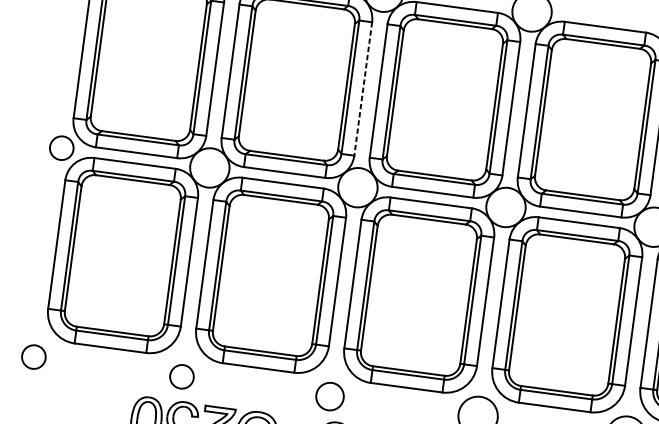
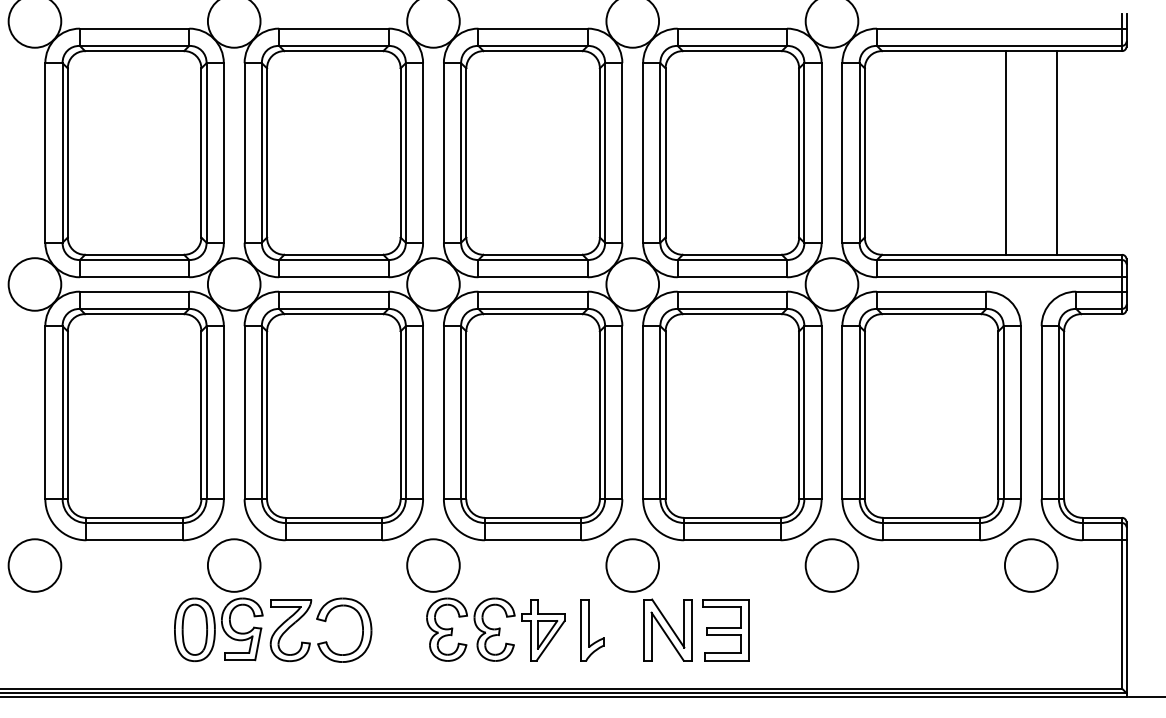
line: (363, 88) -> (423, 152), dashed -> solid
circle: (61, 148) -> (34, 284), size x1.67
circle: (33, 357) -> (34, 565), size x1.67
circle: (181, 376) -> (233, 565), size x1.67
circle: (330, 396) -> (433, 565), size x1.43

